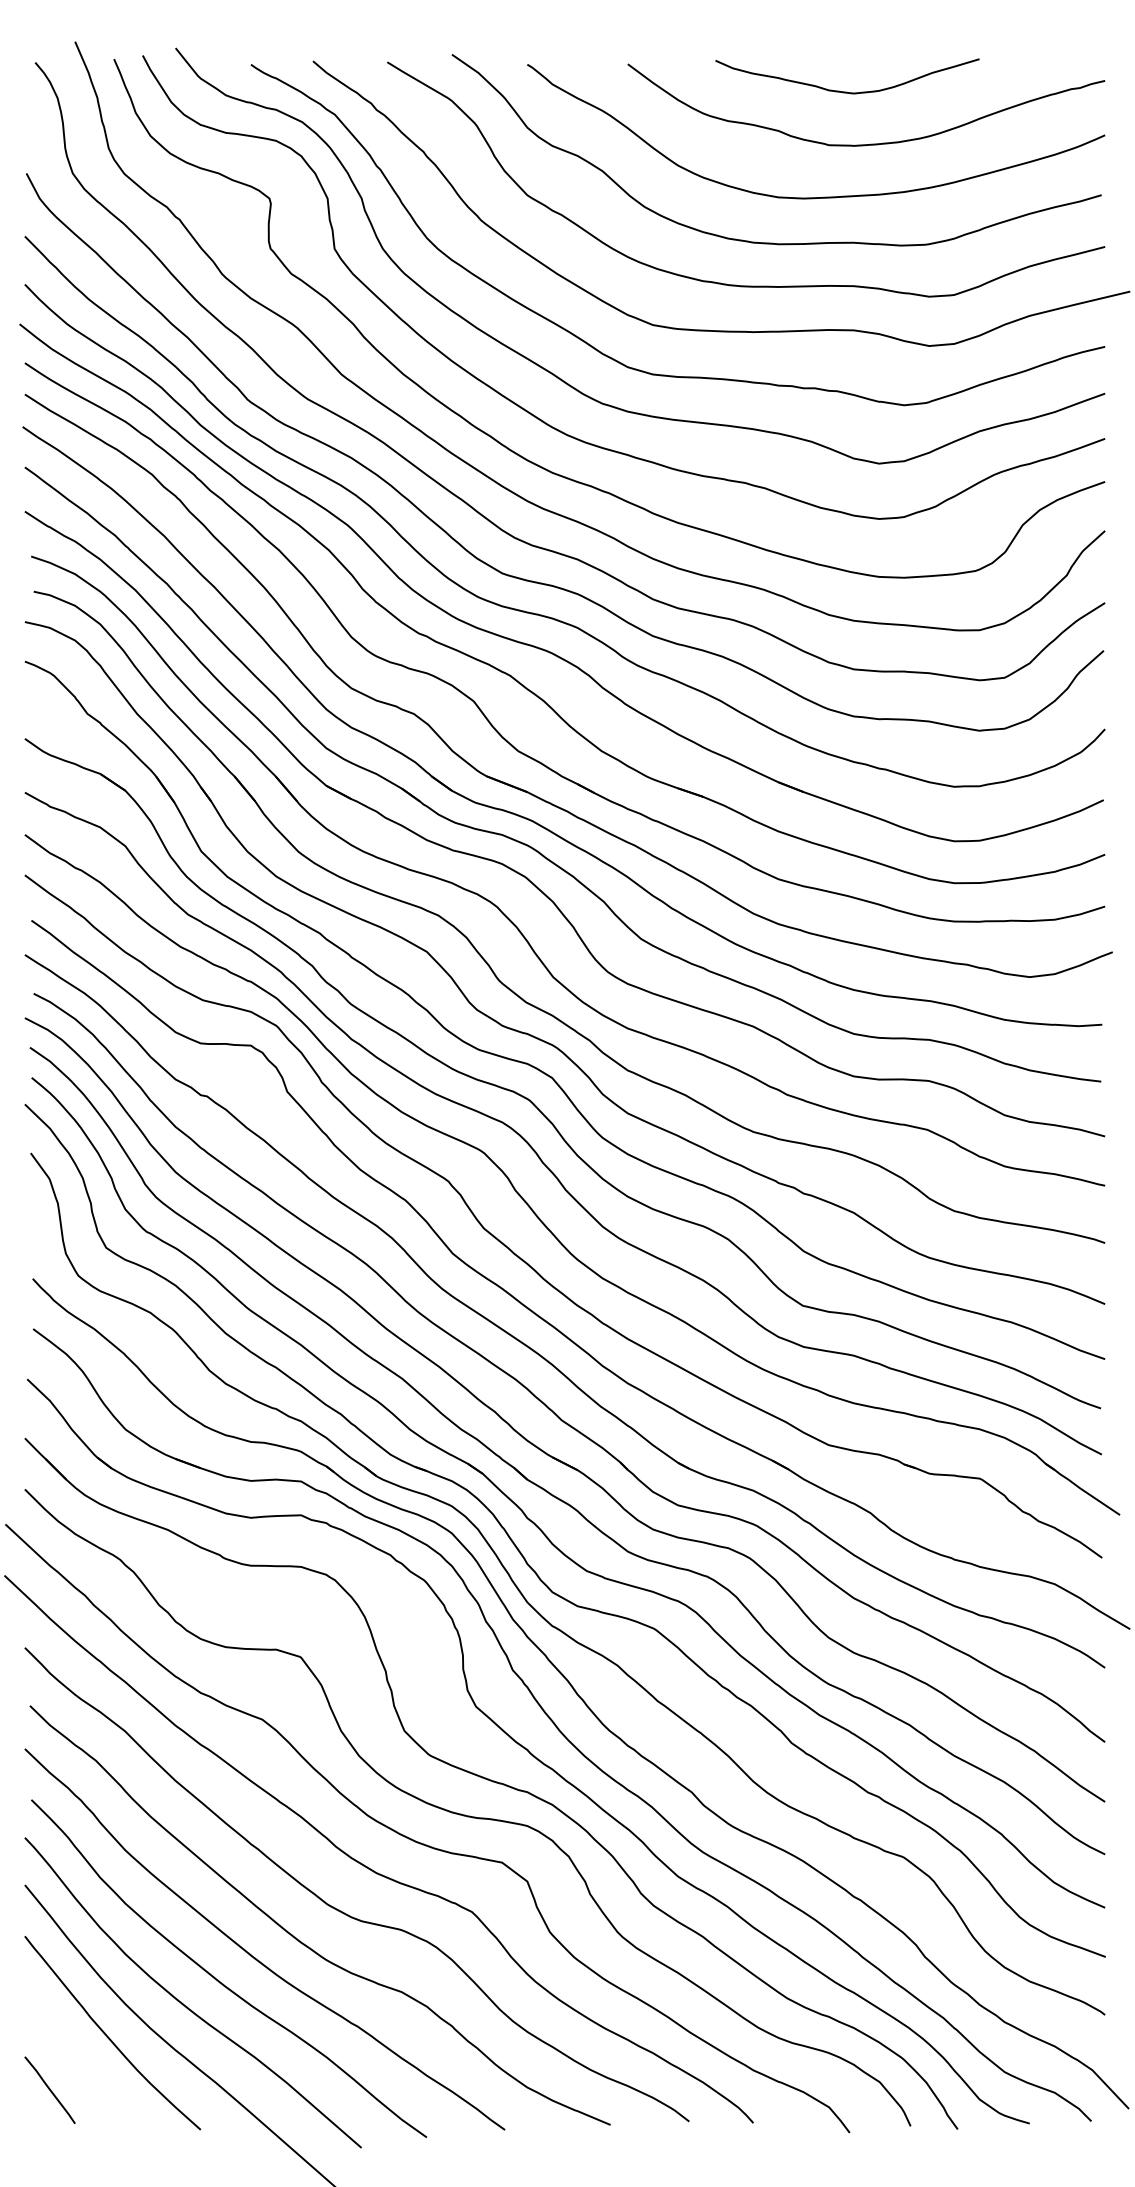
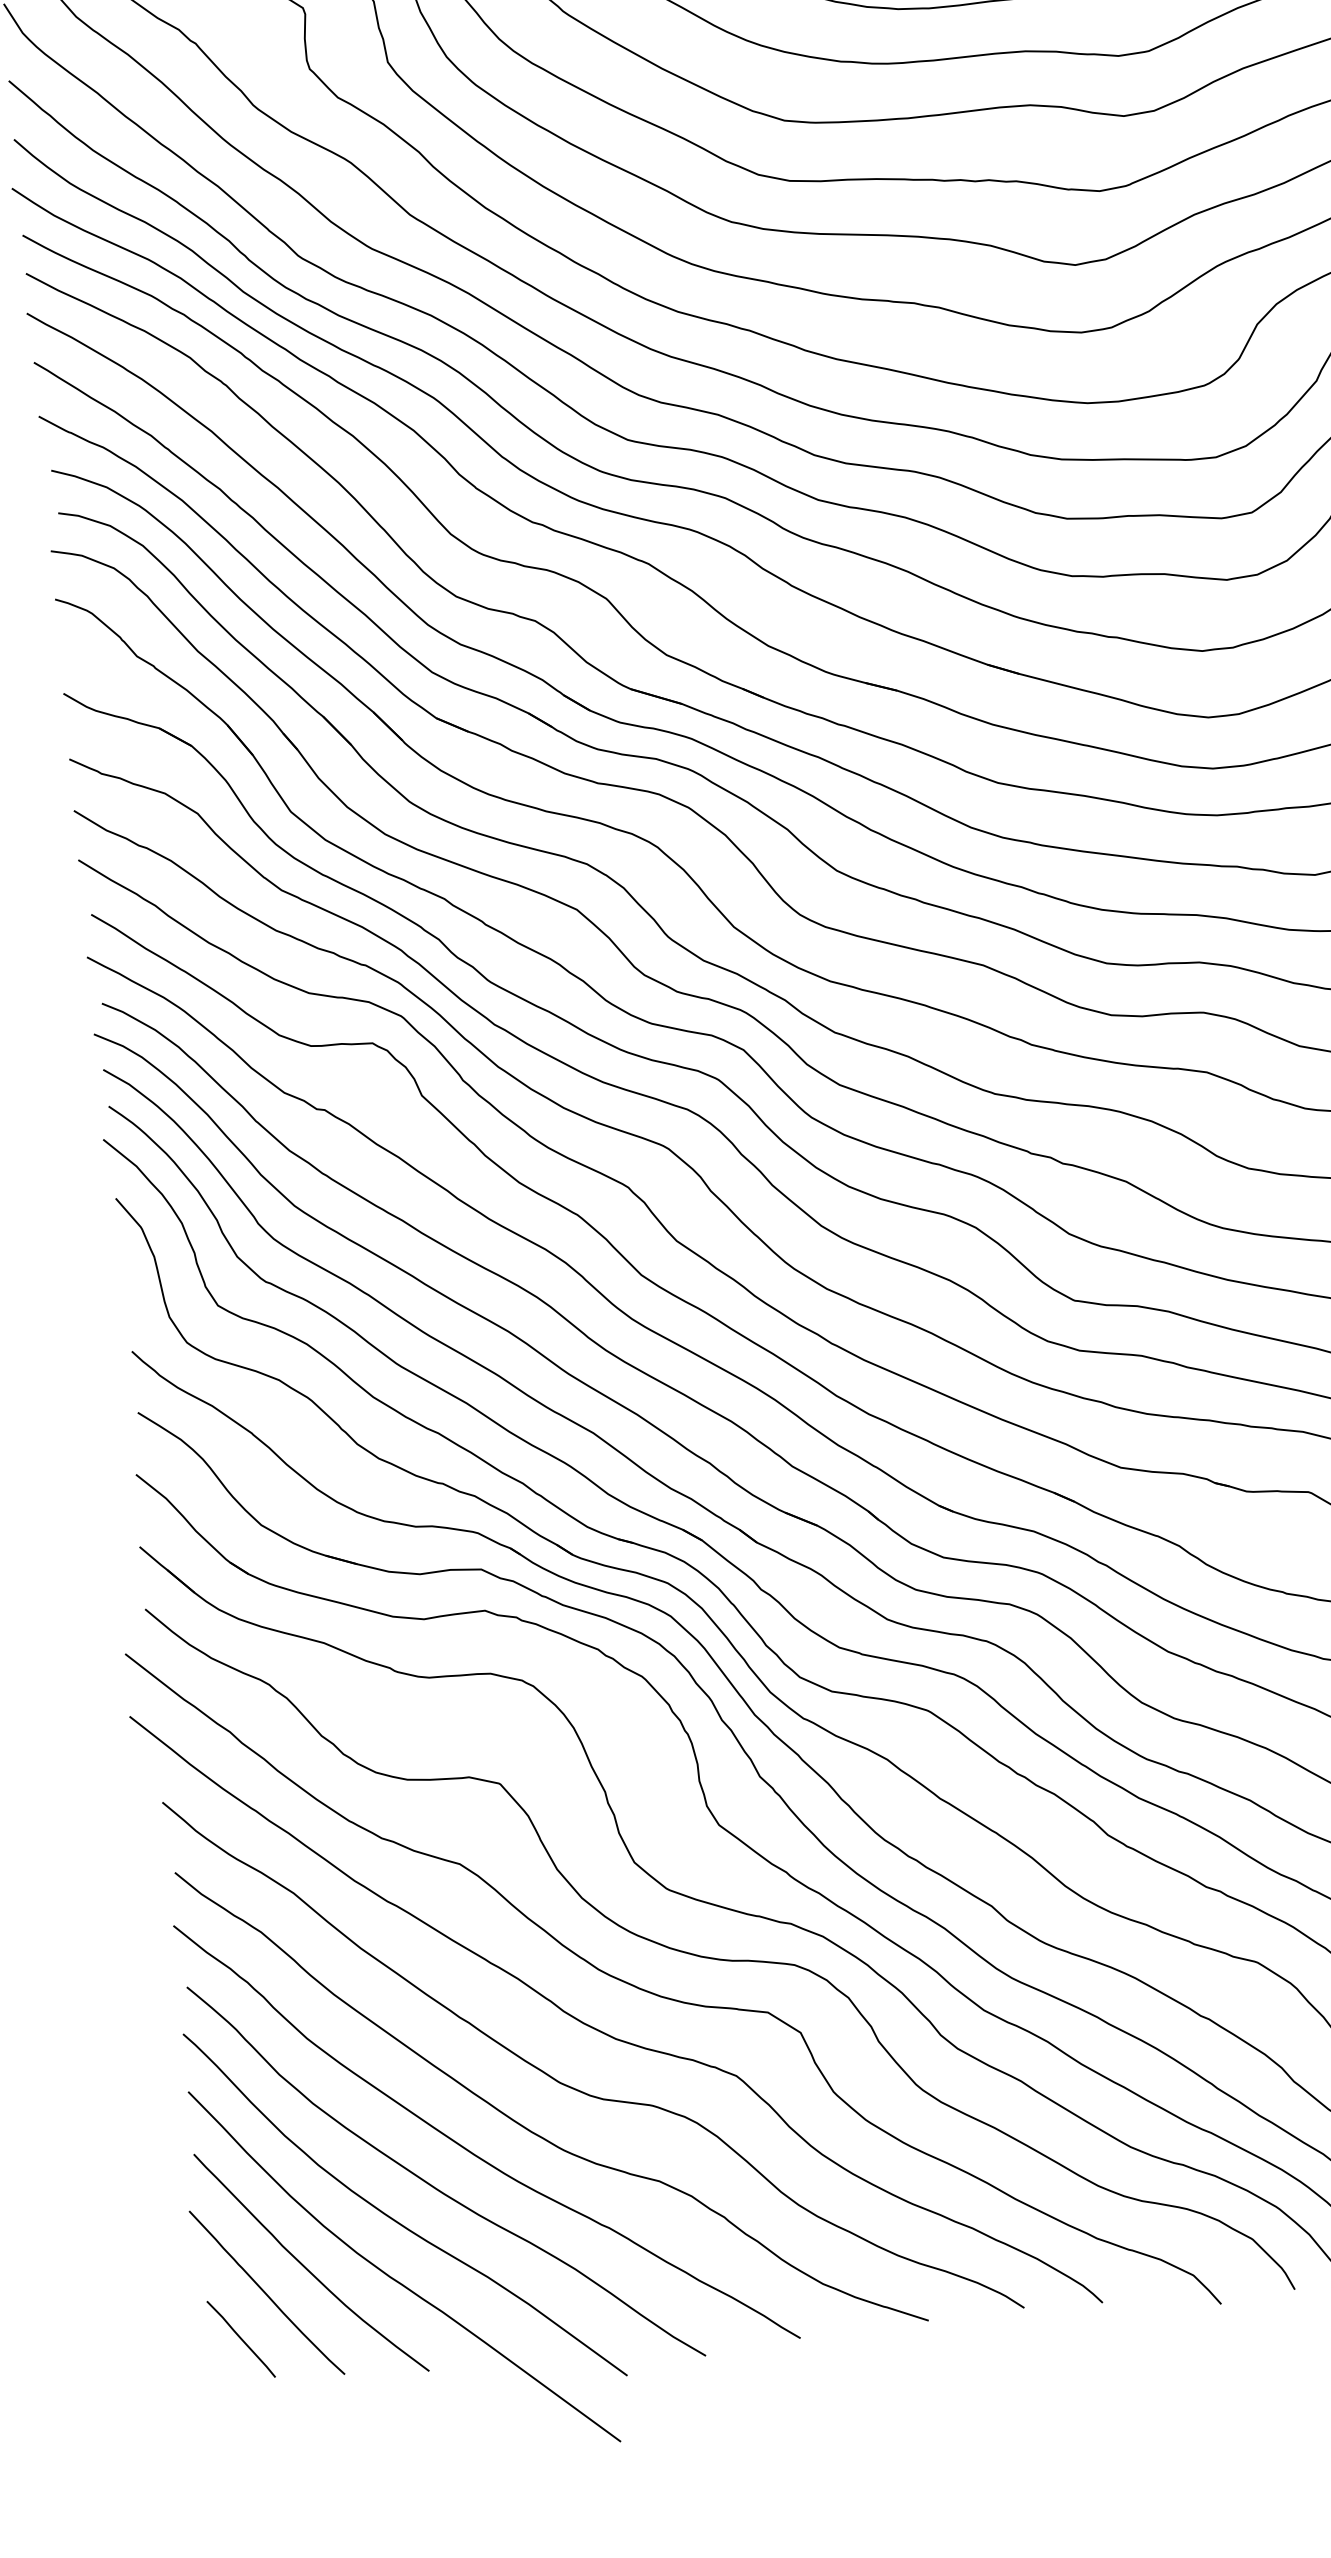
curve: (73, 2053) -> (265, 2291), added

